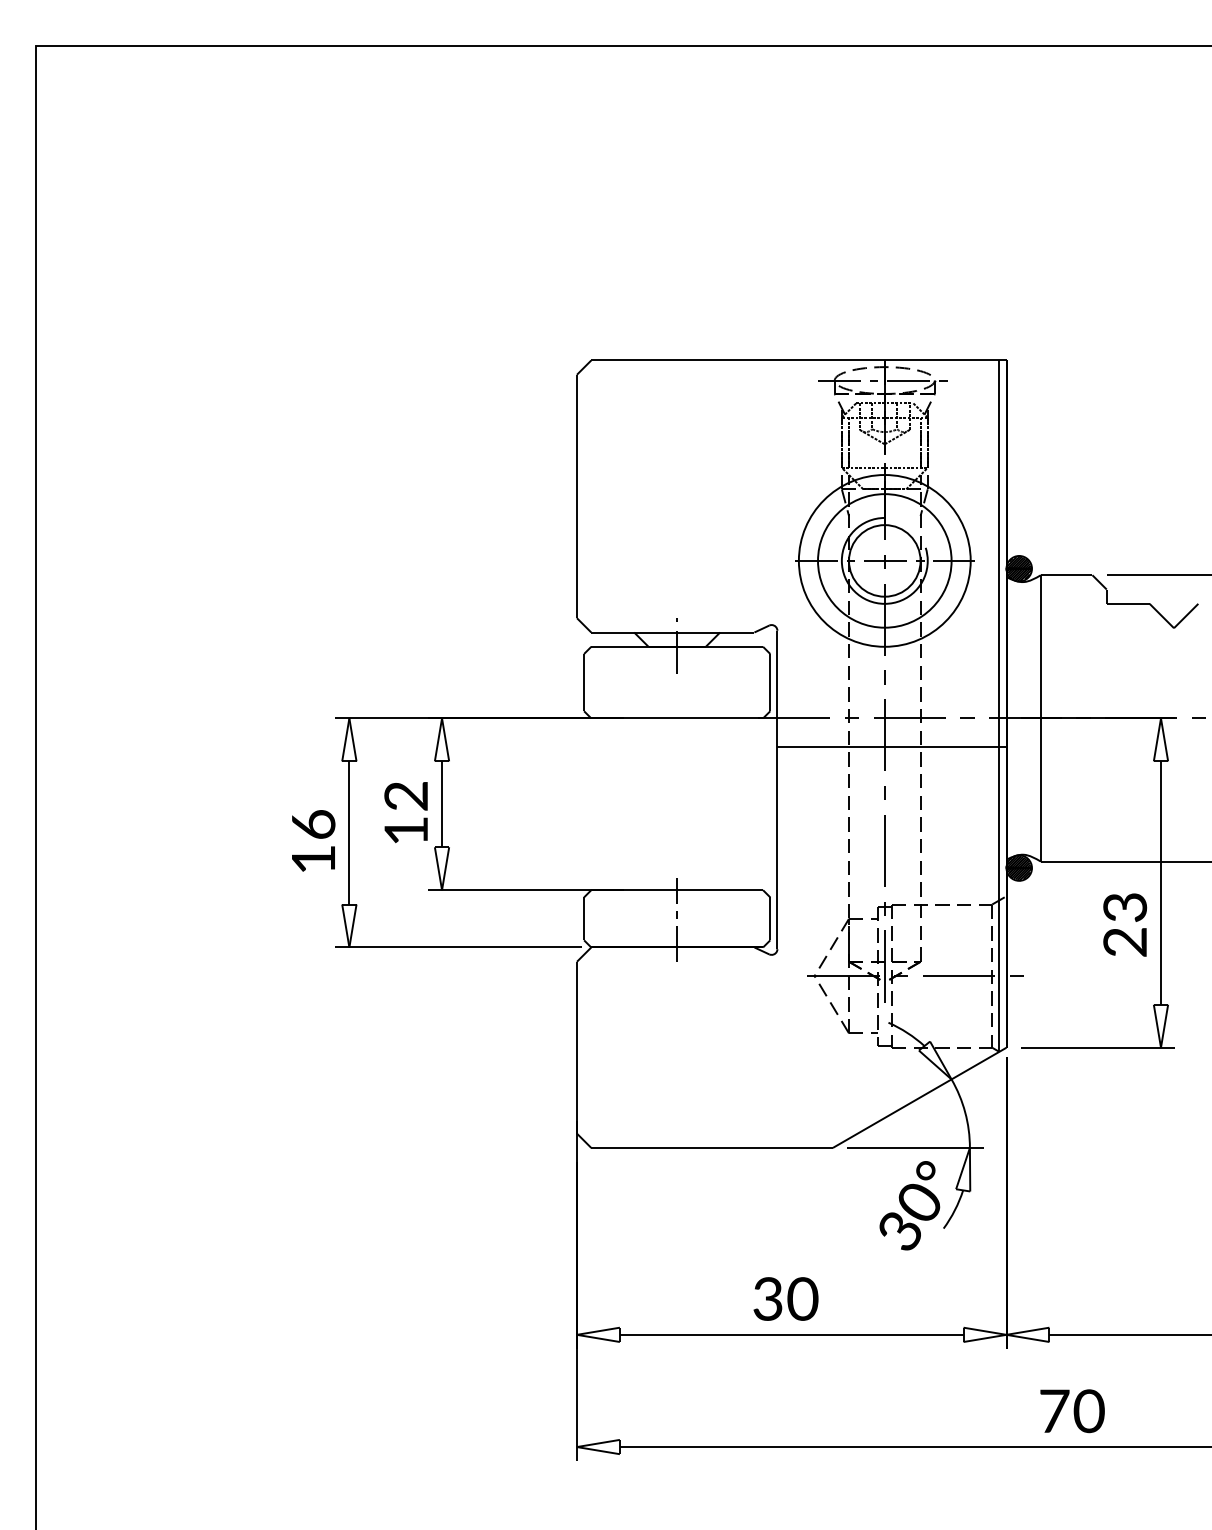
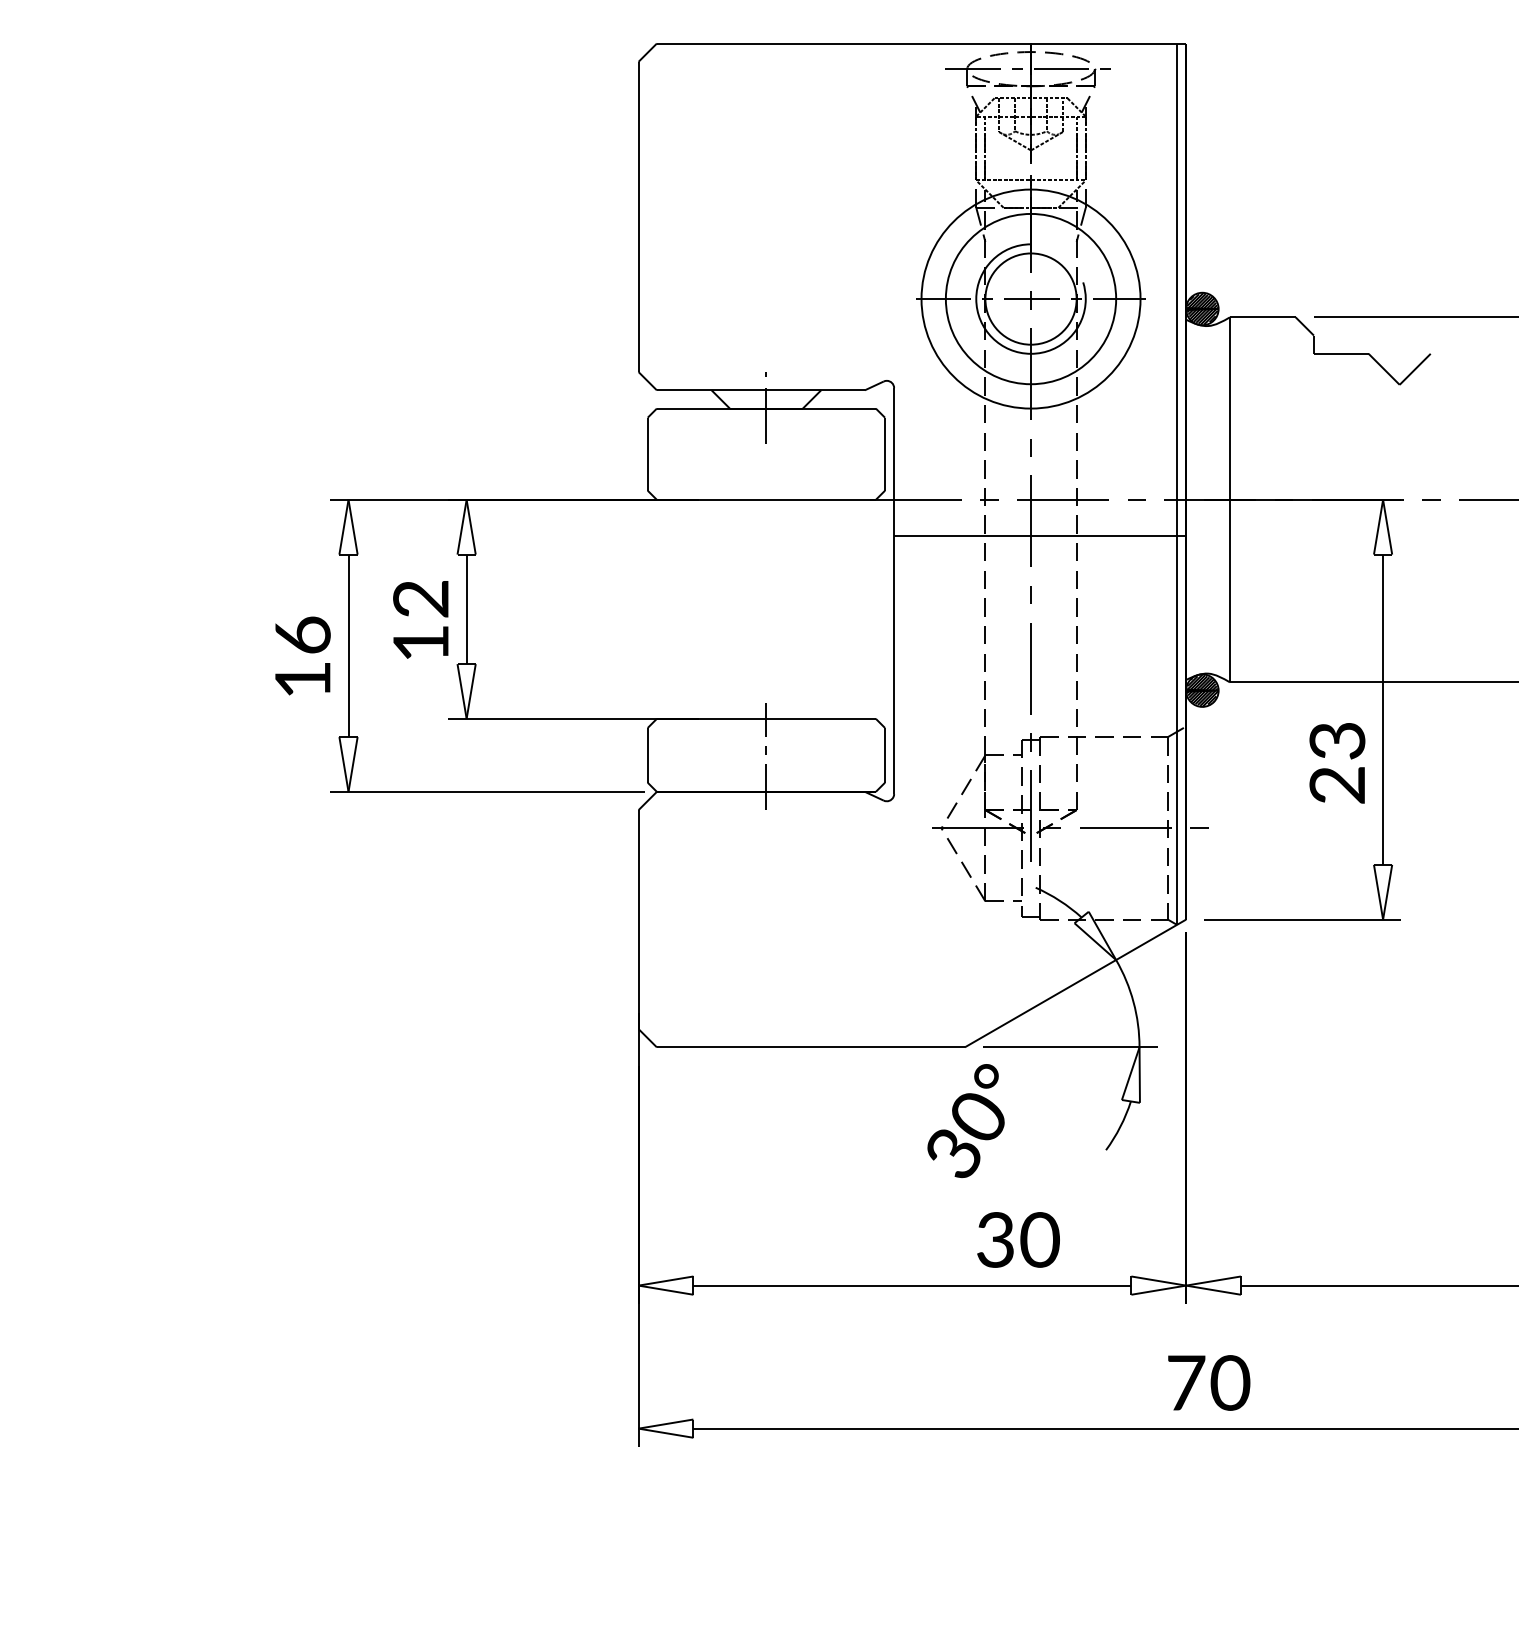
text: (909, 1205) -> (965, 1120), moved
text: (785, 1298) -> (1017, 1239), moved
text: (1072, 1411) -> (1209, 1383), moved

